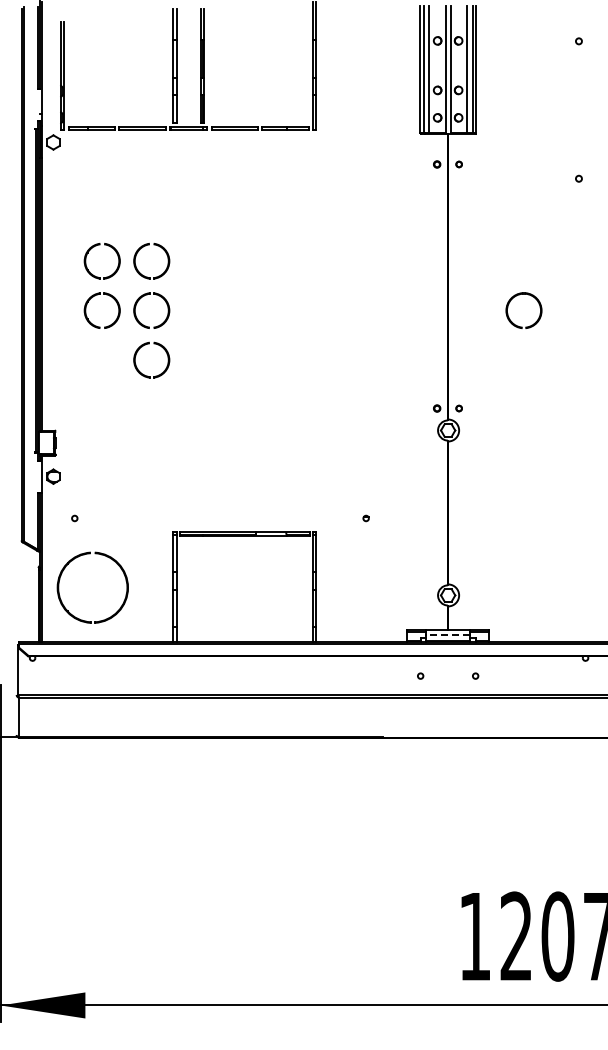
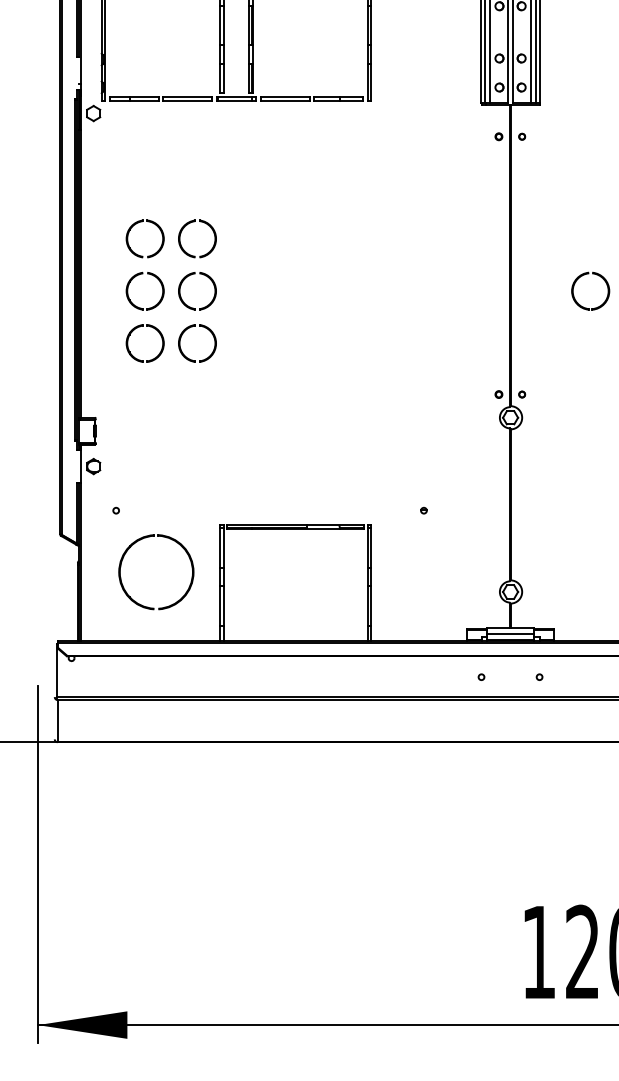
part: (94, 346) -> (137, 329), added
part: (61, 576) -> (123, 560), moved
line: (448, 634) -> (510, 633), dashed -> solid

